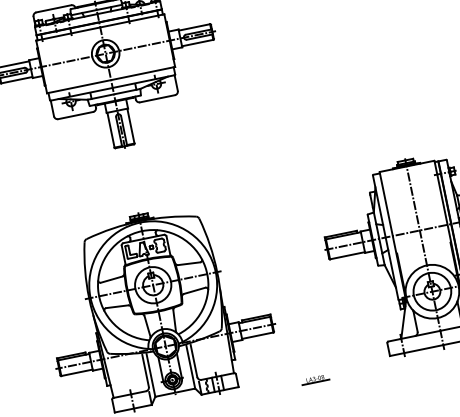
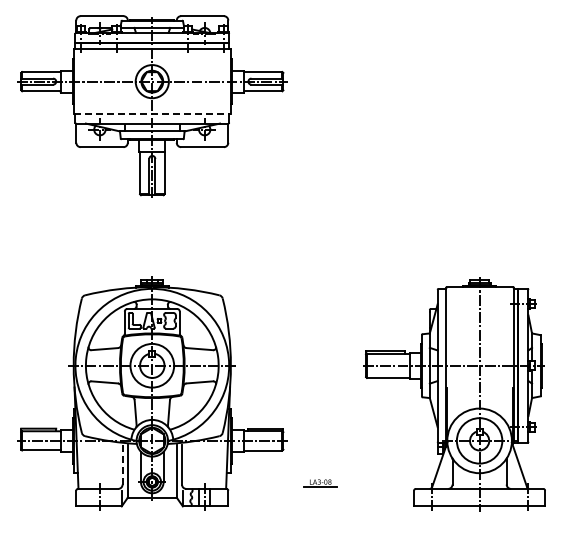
line: (111, 79) -> (152, 113), solid -> dashed
line: (145, 370) -> (122, 464), solid -> dashed
part: (315, 379) -> (320, 483), moved

